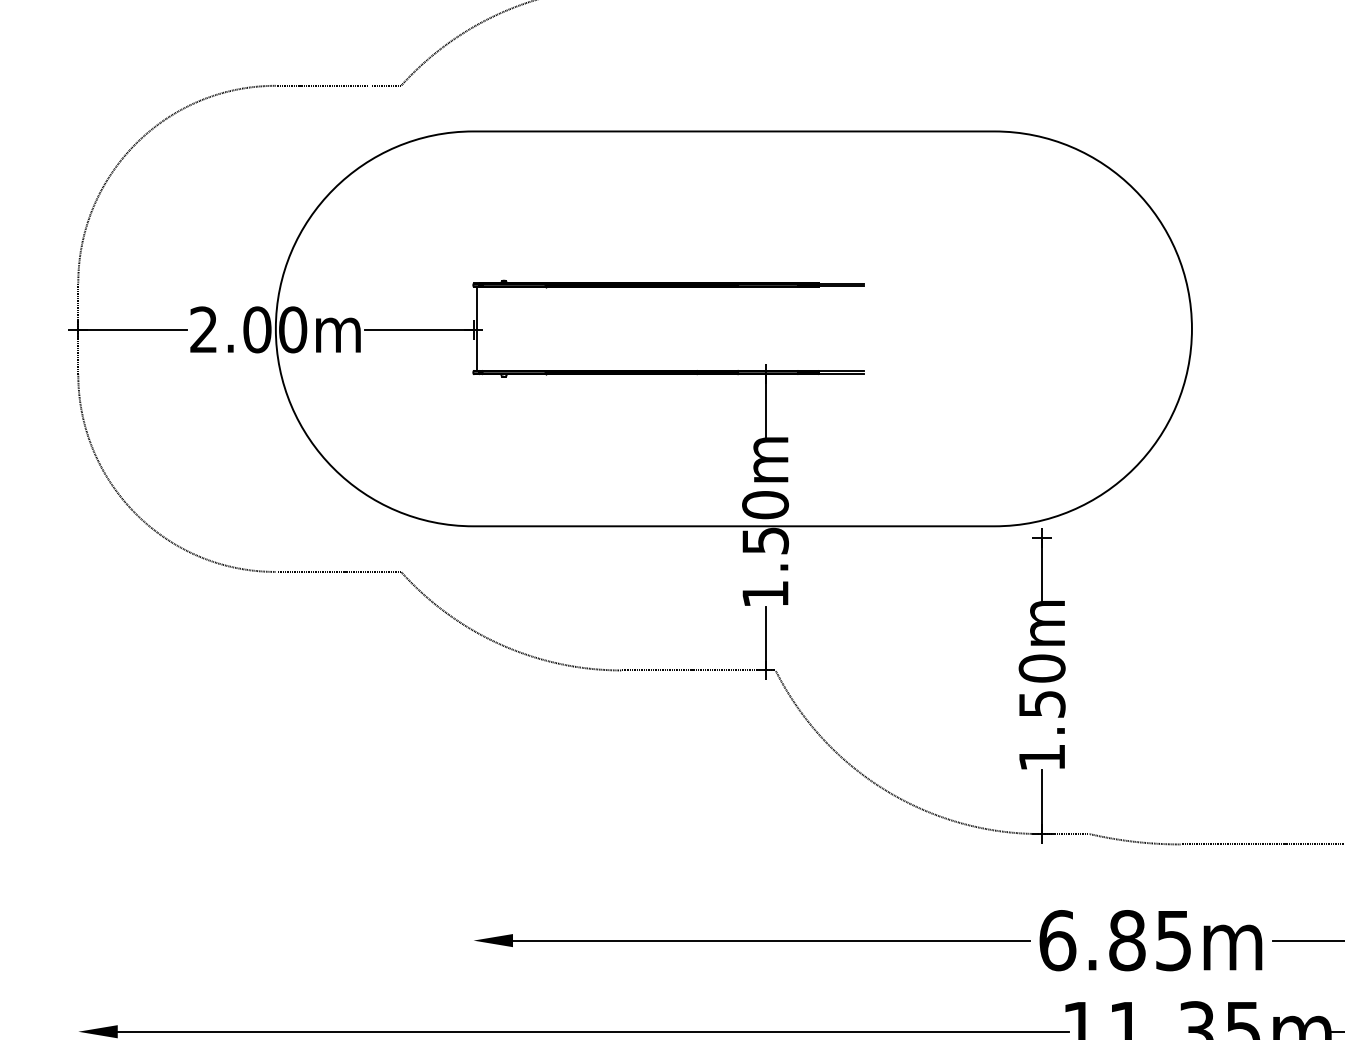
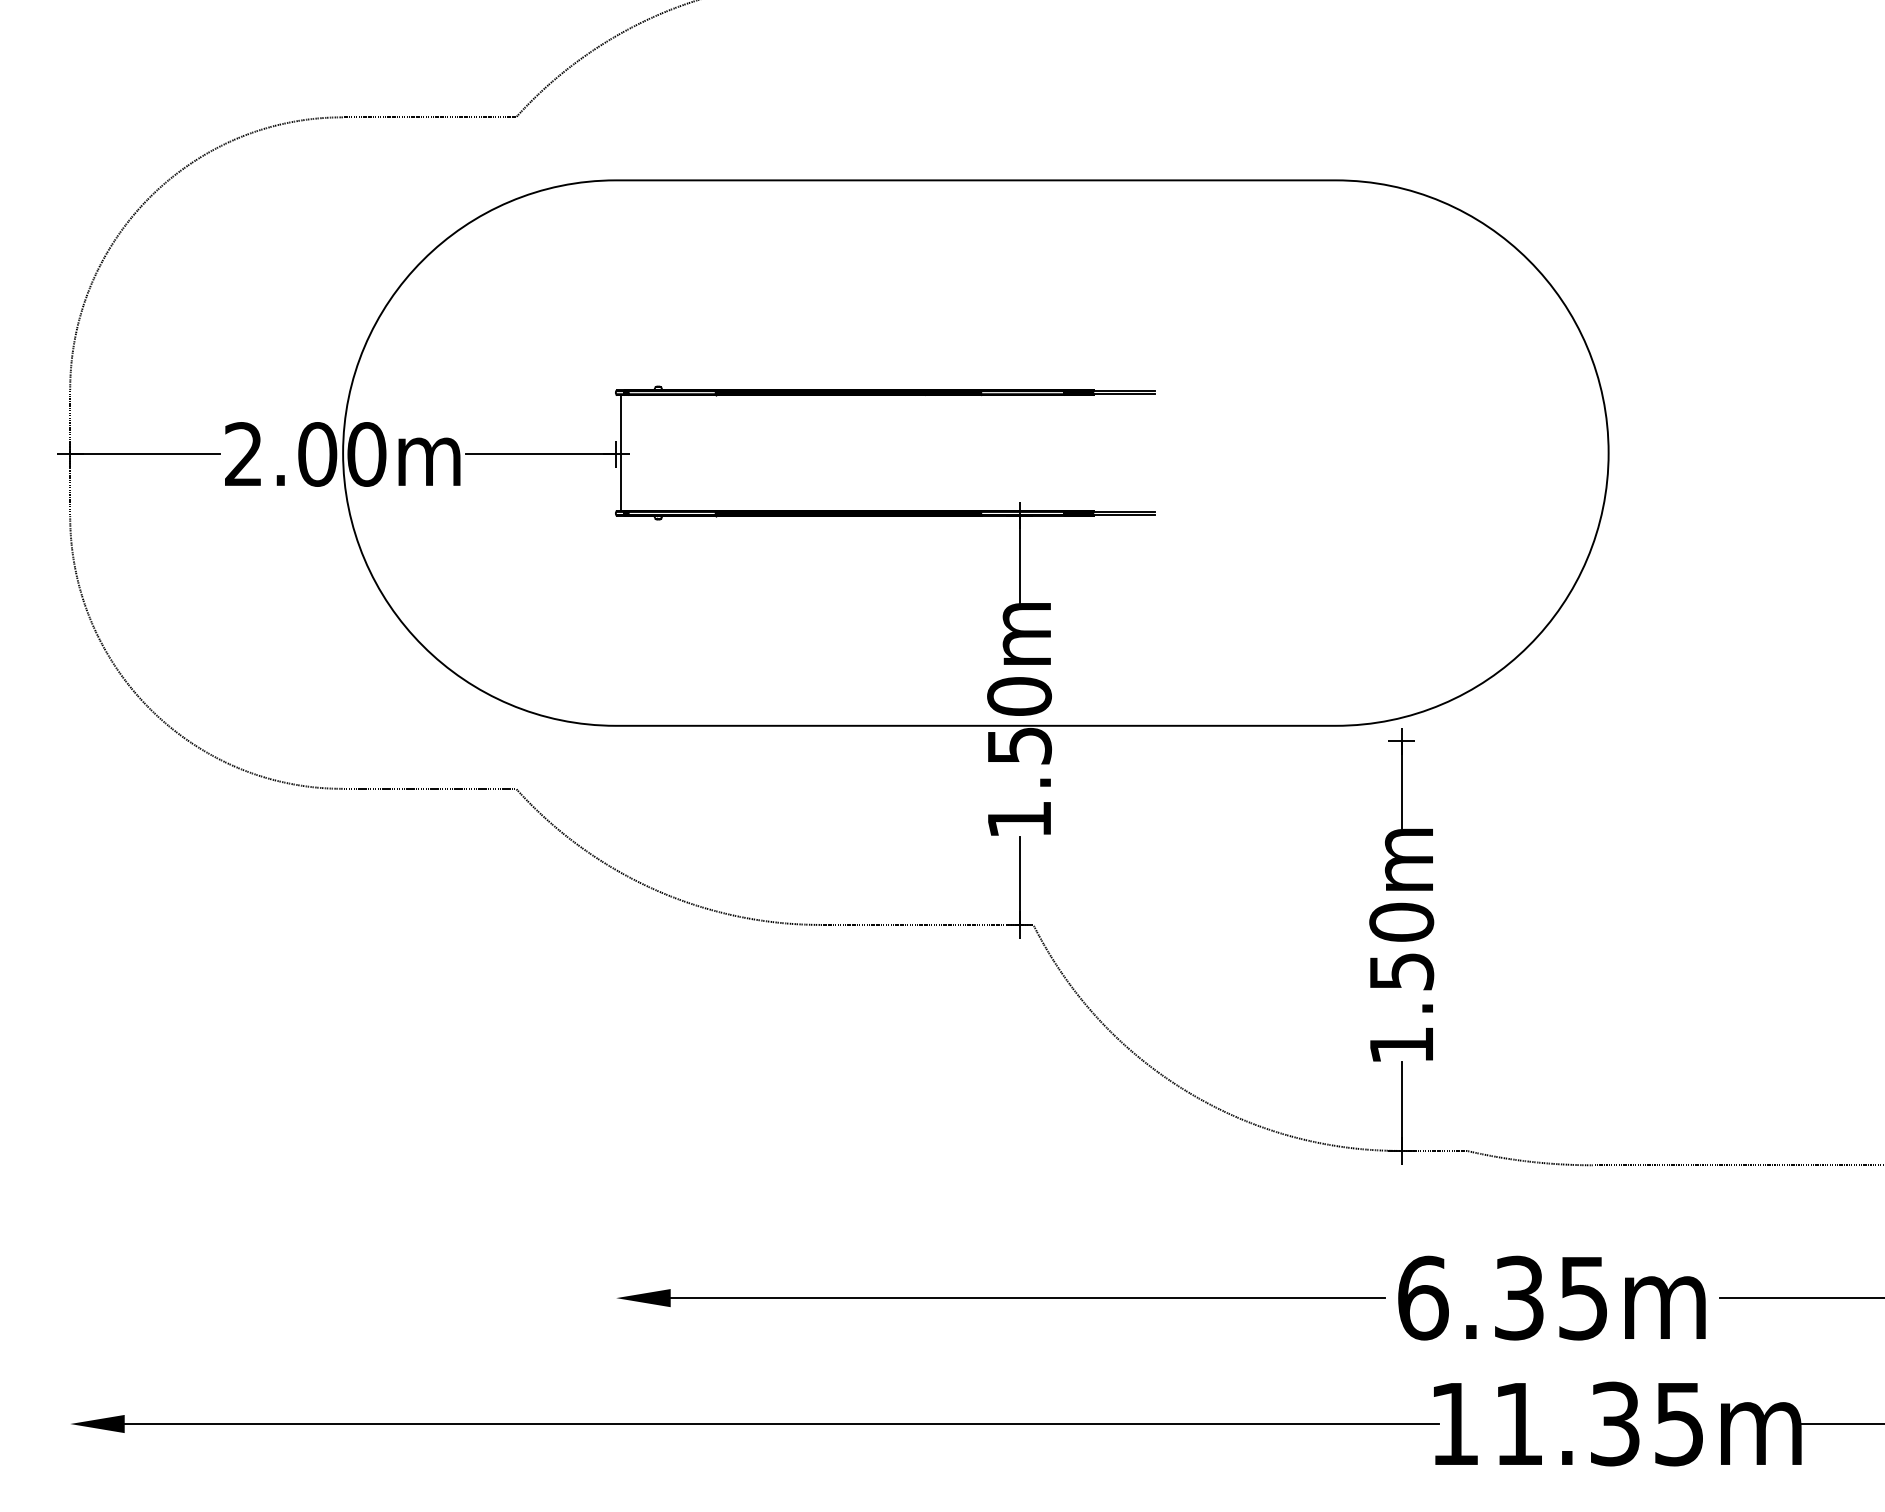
text: (1127, 940) -> (1519, 1297), 6.85m -> 6.35m

